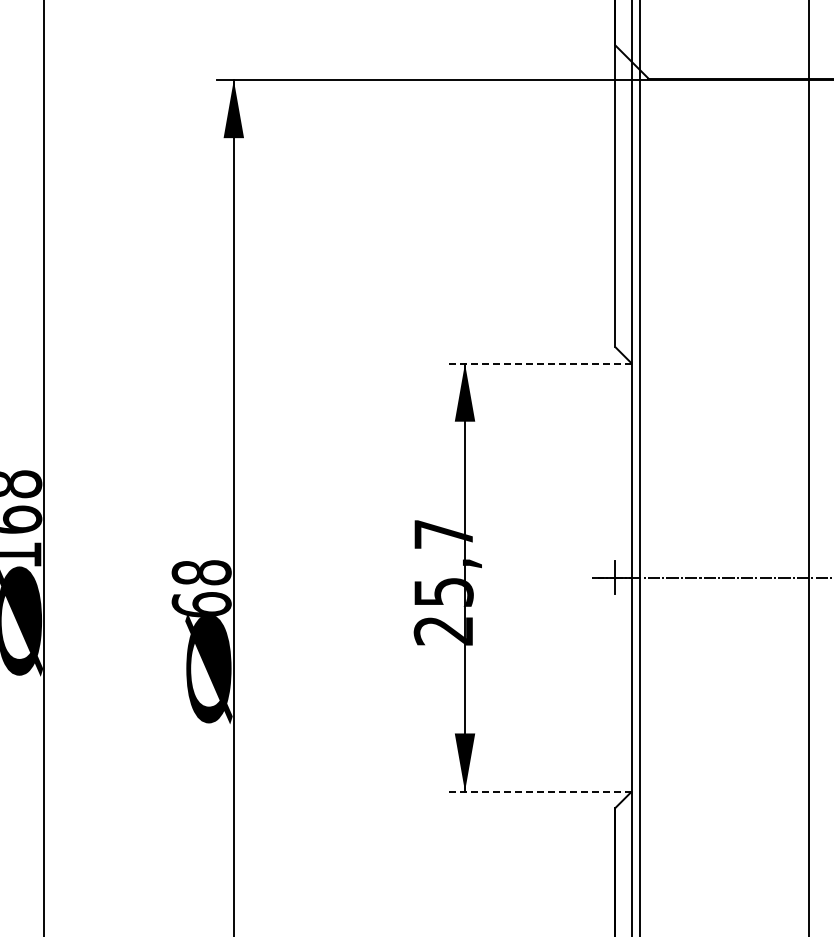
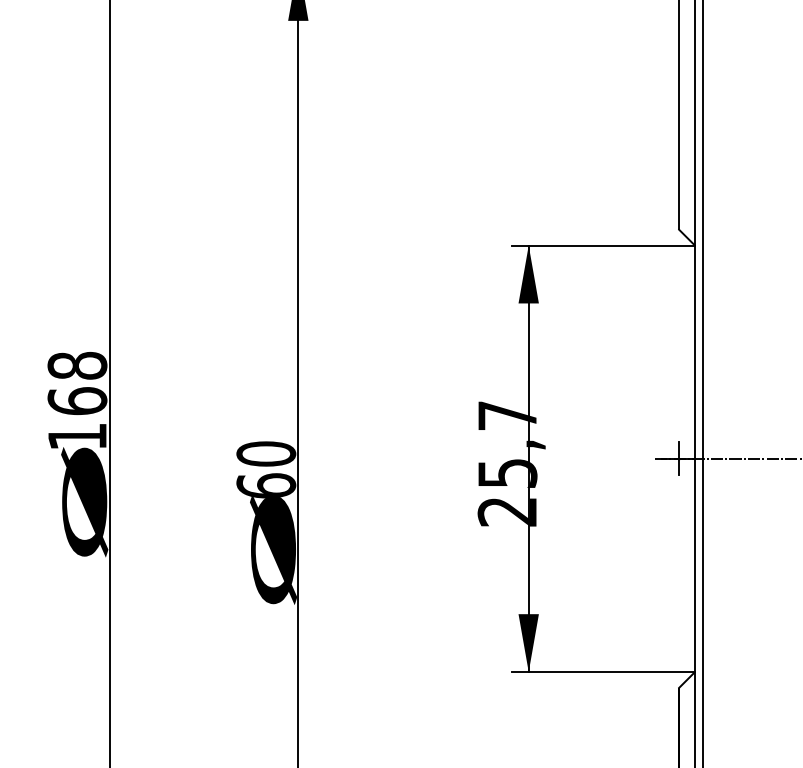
line: (540, 363) -> (603, 245), dashed -> solid
text: (201, 572) -> (266, 453), 68 -> 60
line: (540, 791) -> (603, 672), dashed -> solid

